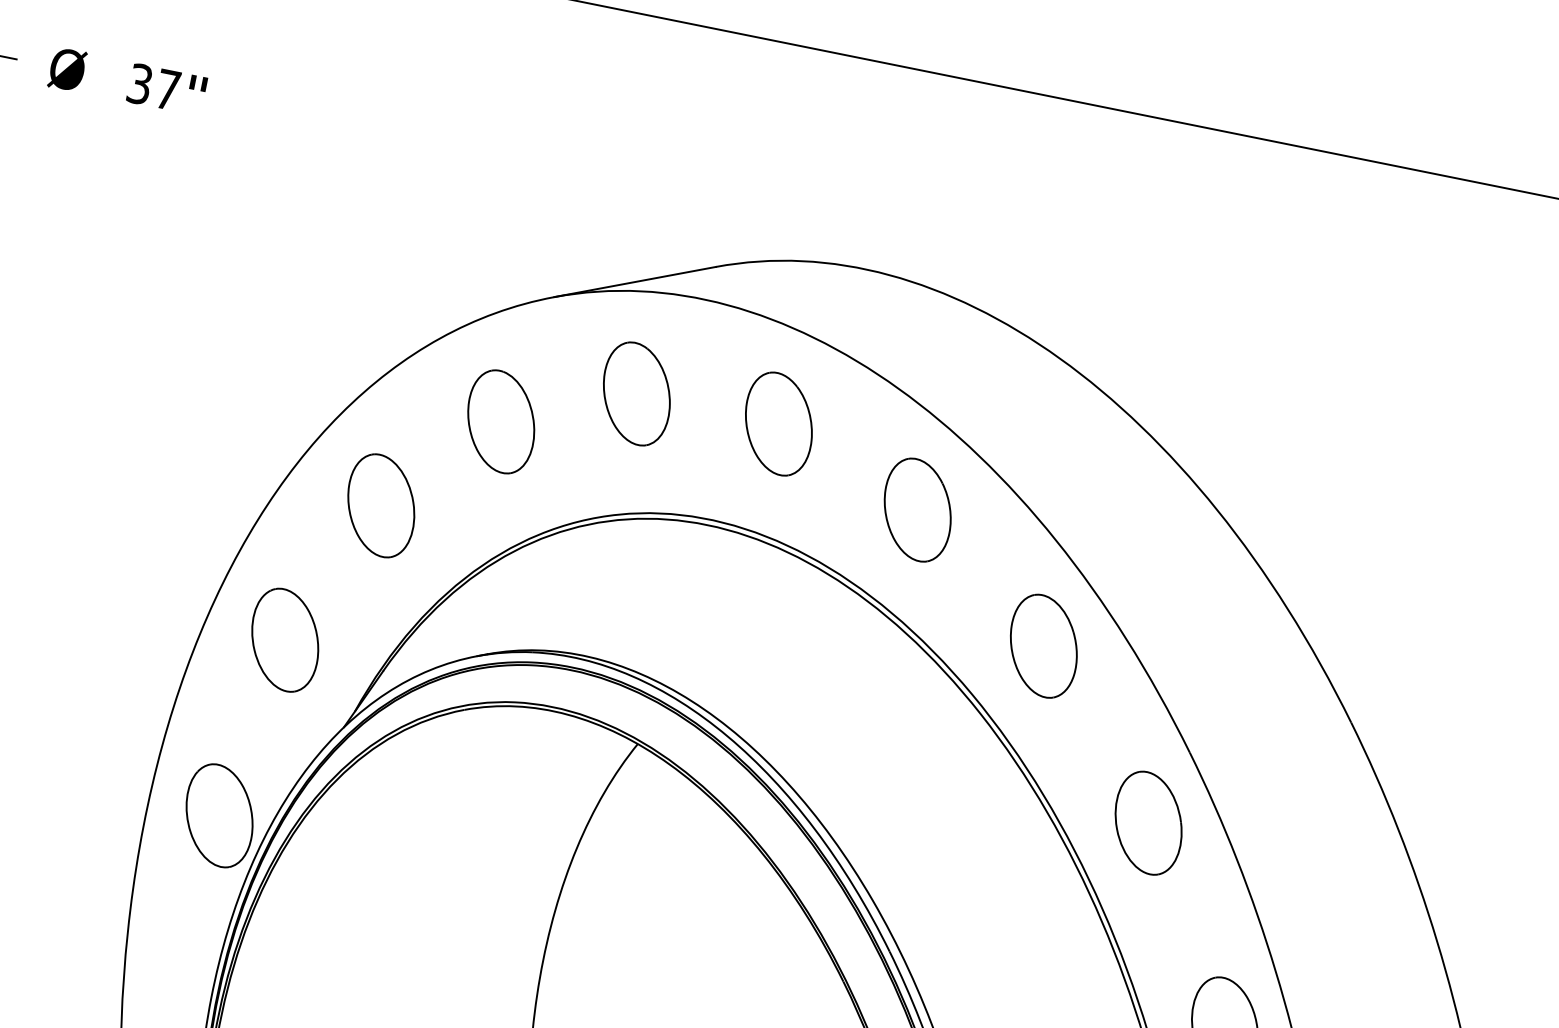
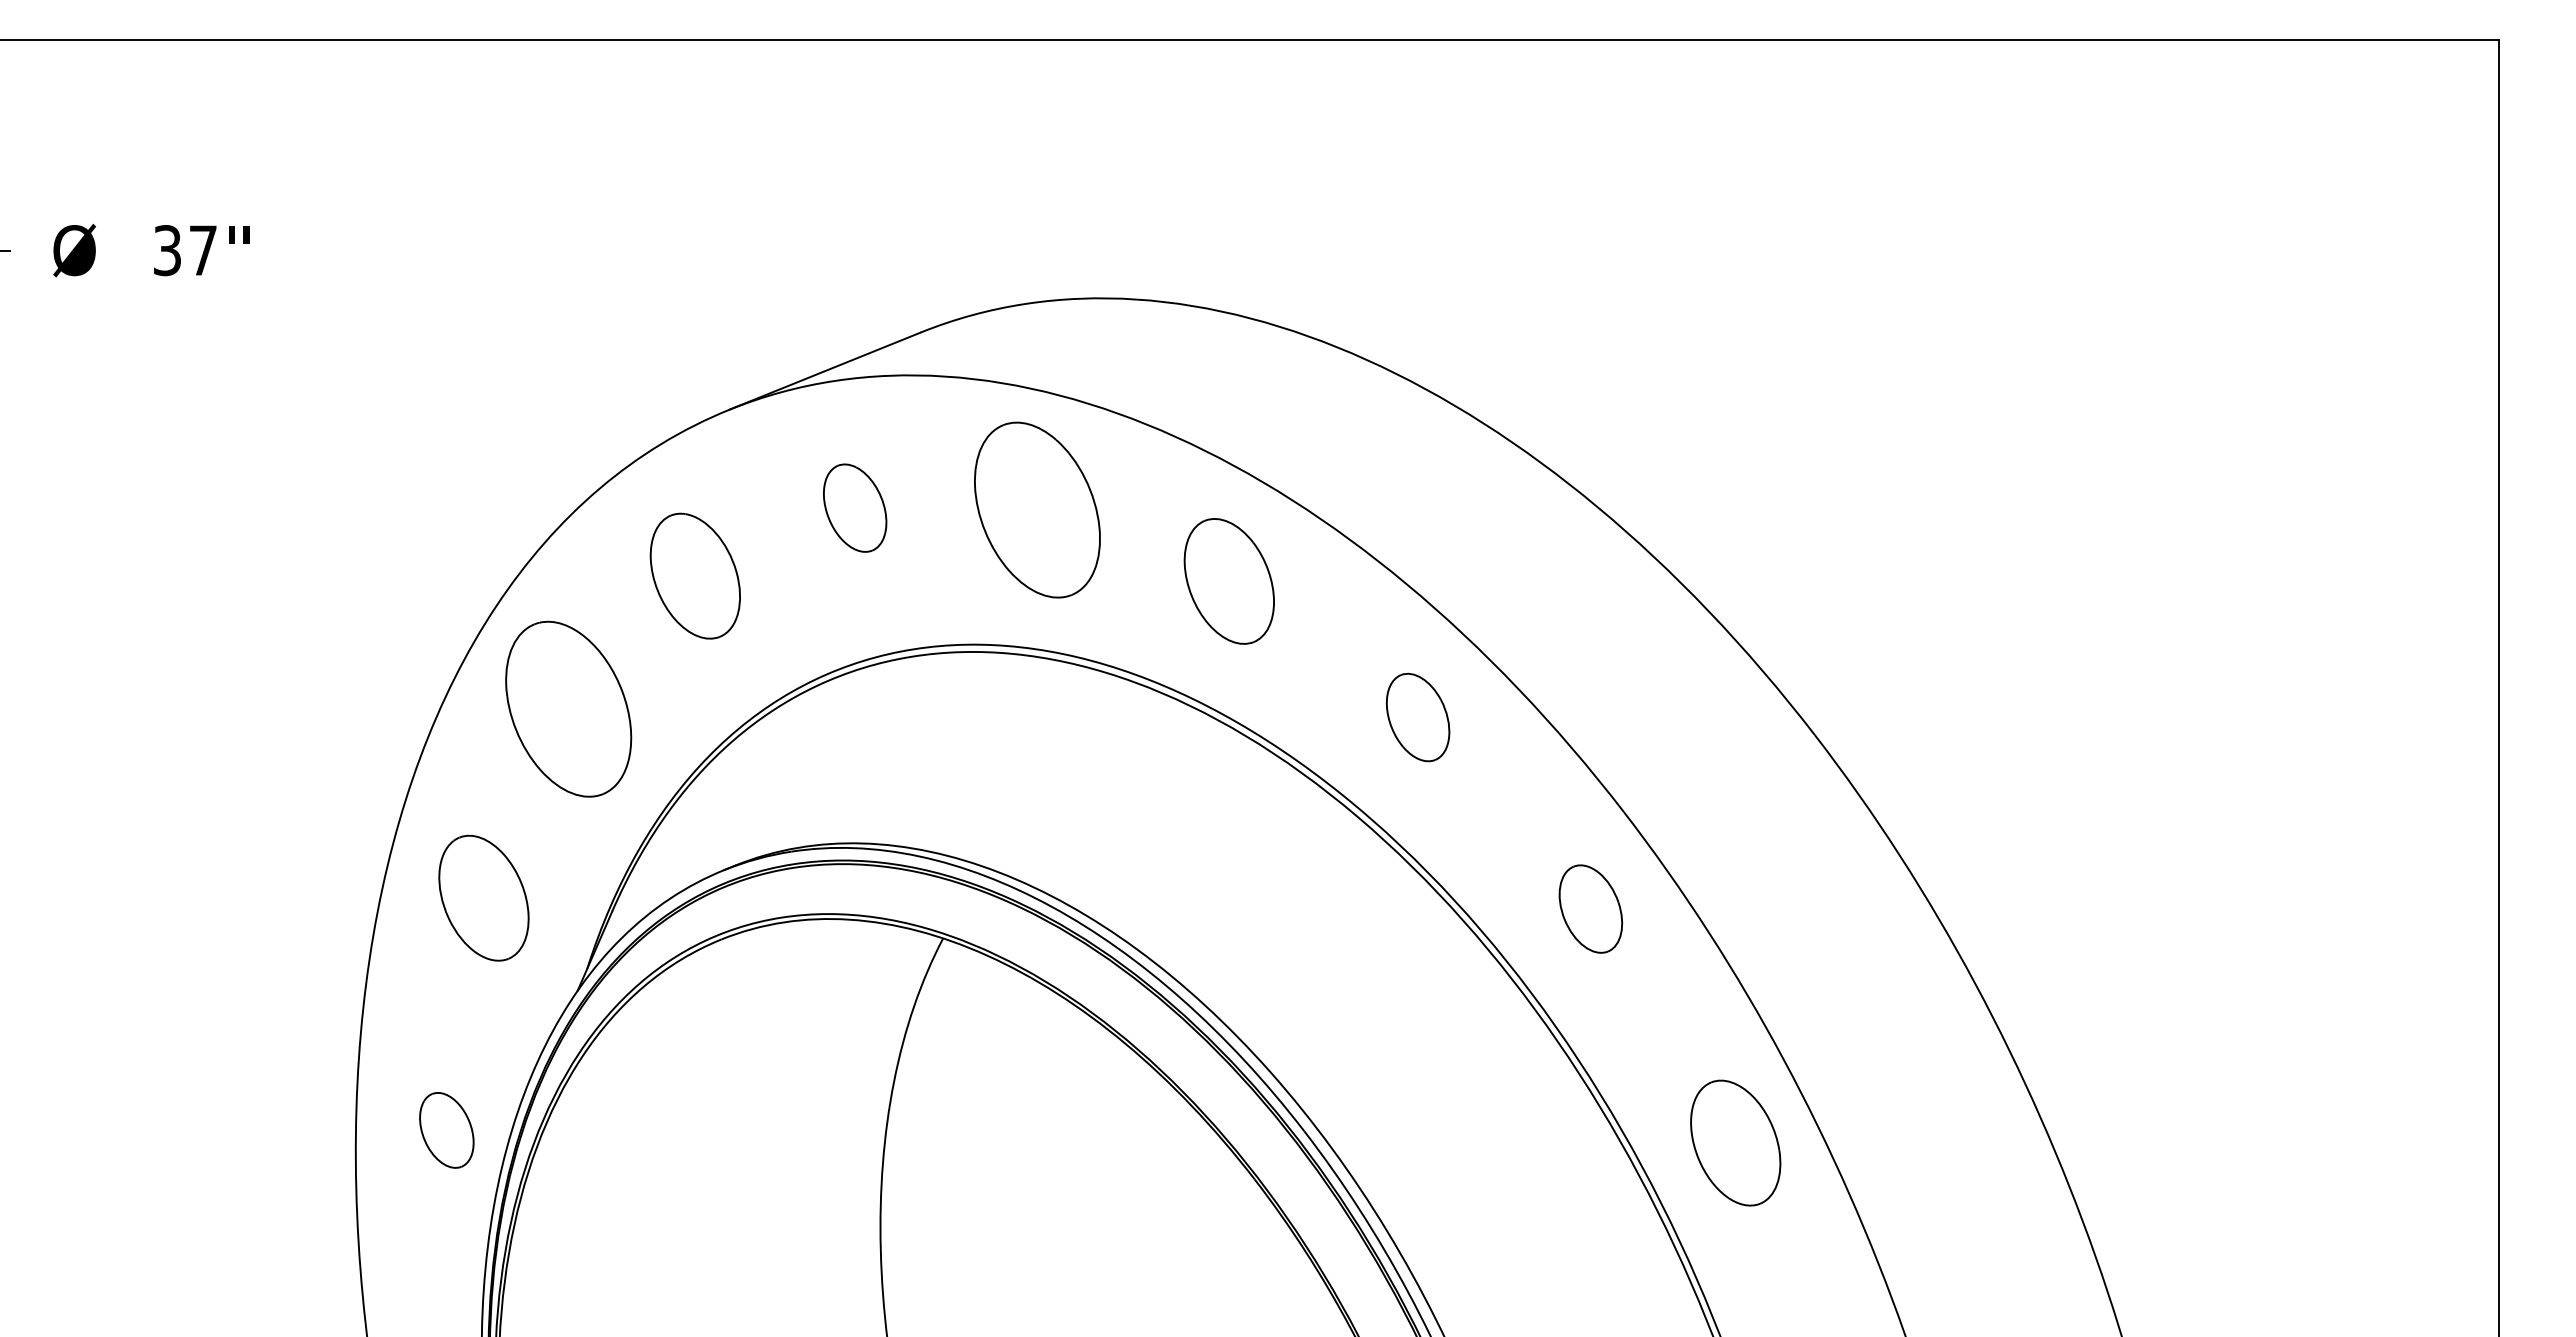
part: (636, 393) -> (854, 507), size x0.7
part: (778, 423) -> (1036, 509), size x1.4
part: (381, 505) -> (568, 708), size x1.4
part: (1043, 646) -> (1417, 717), size x0.7
part: (219, 815) -> (446, 1130), size x0.6
part: (1148, 822) -> (1590, 908), size x0.7

